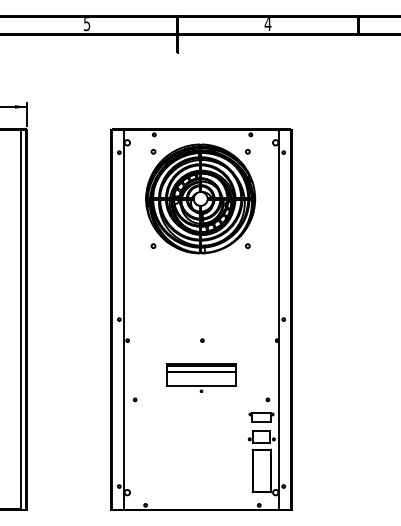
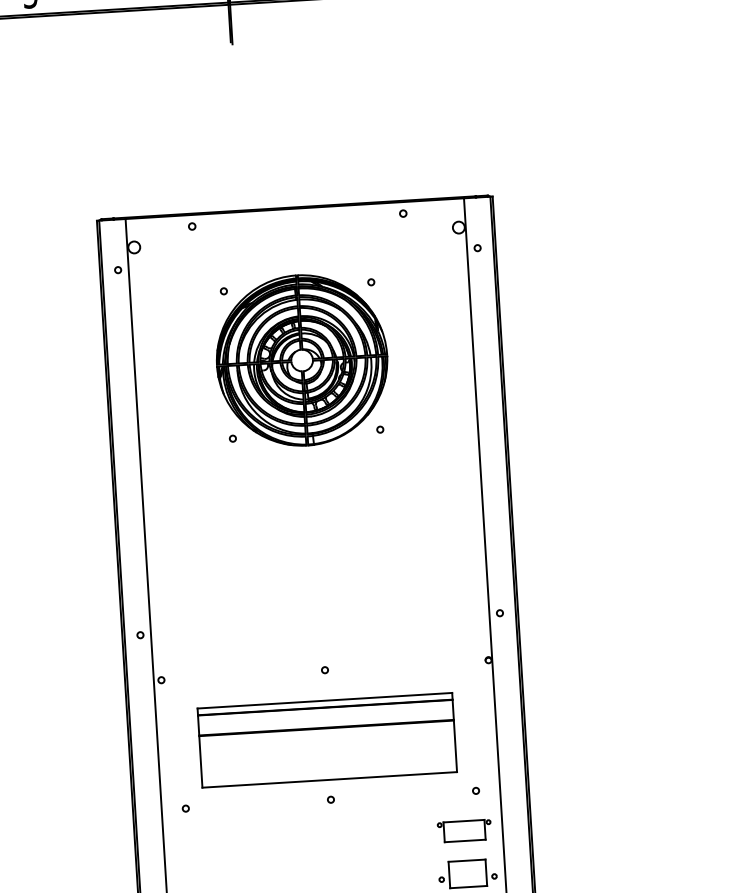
part: (200, 198) -> (301, 359), size x0.71
part: (201, 378) -> (327, 753), size x1.67

